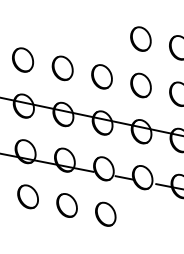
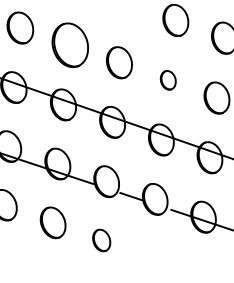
part: (62, 68) -> (69, 45), size x1.4
part: (140, 85) -> (167, 80), size x0.6
part: (105, 213) -> (101, 239), size x0.7

